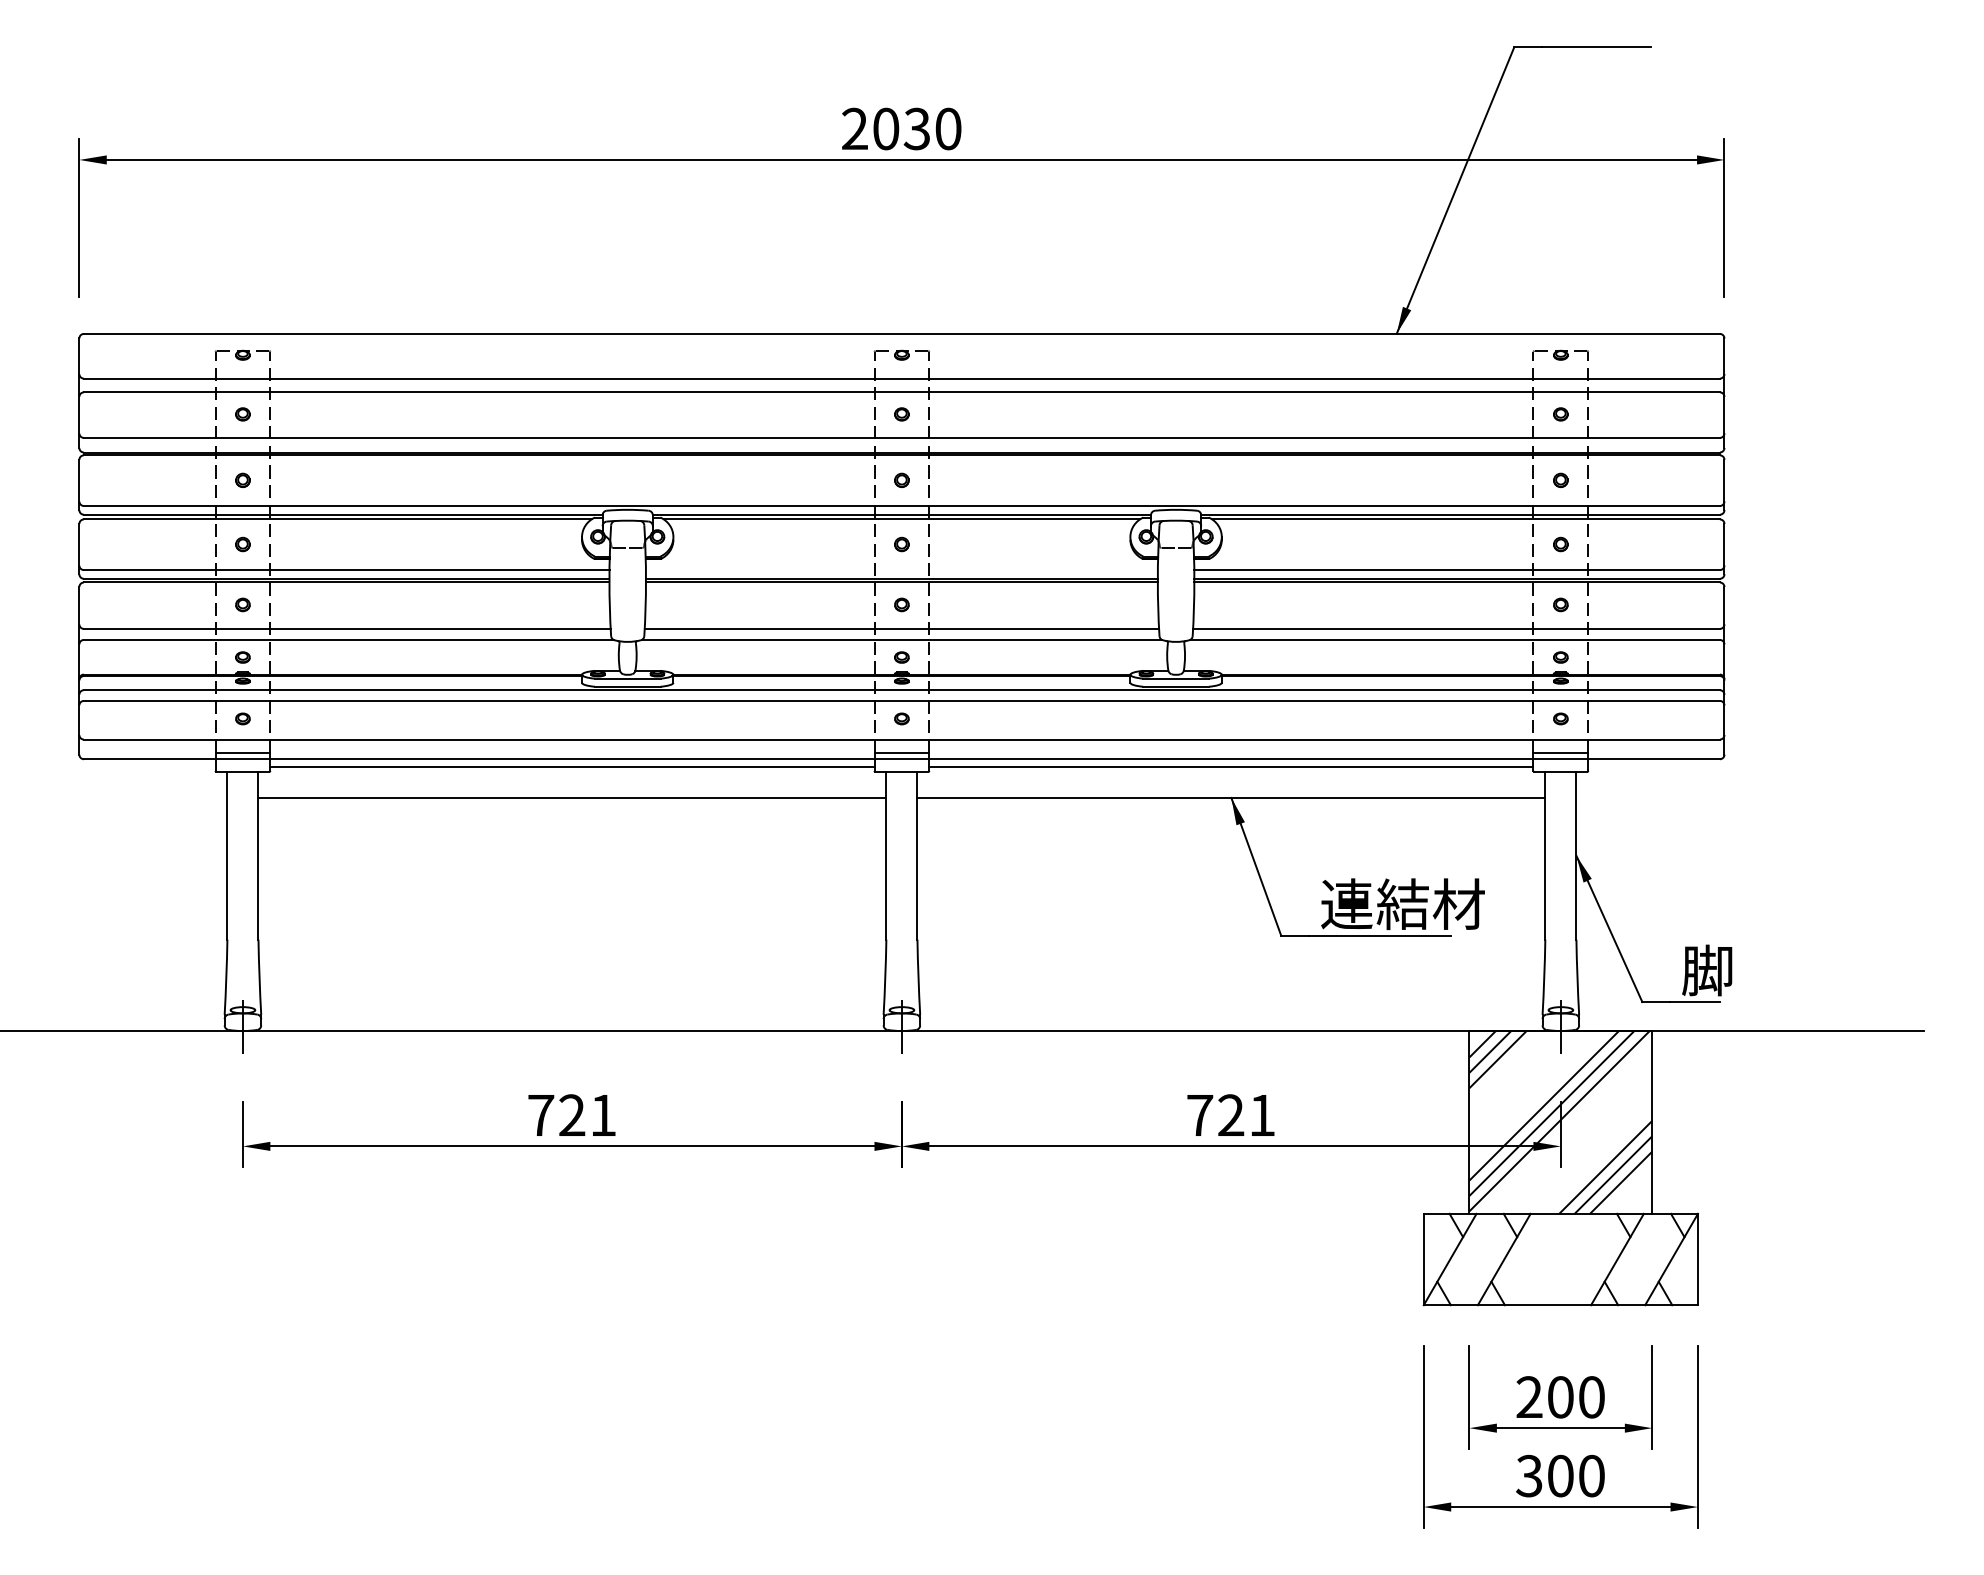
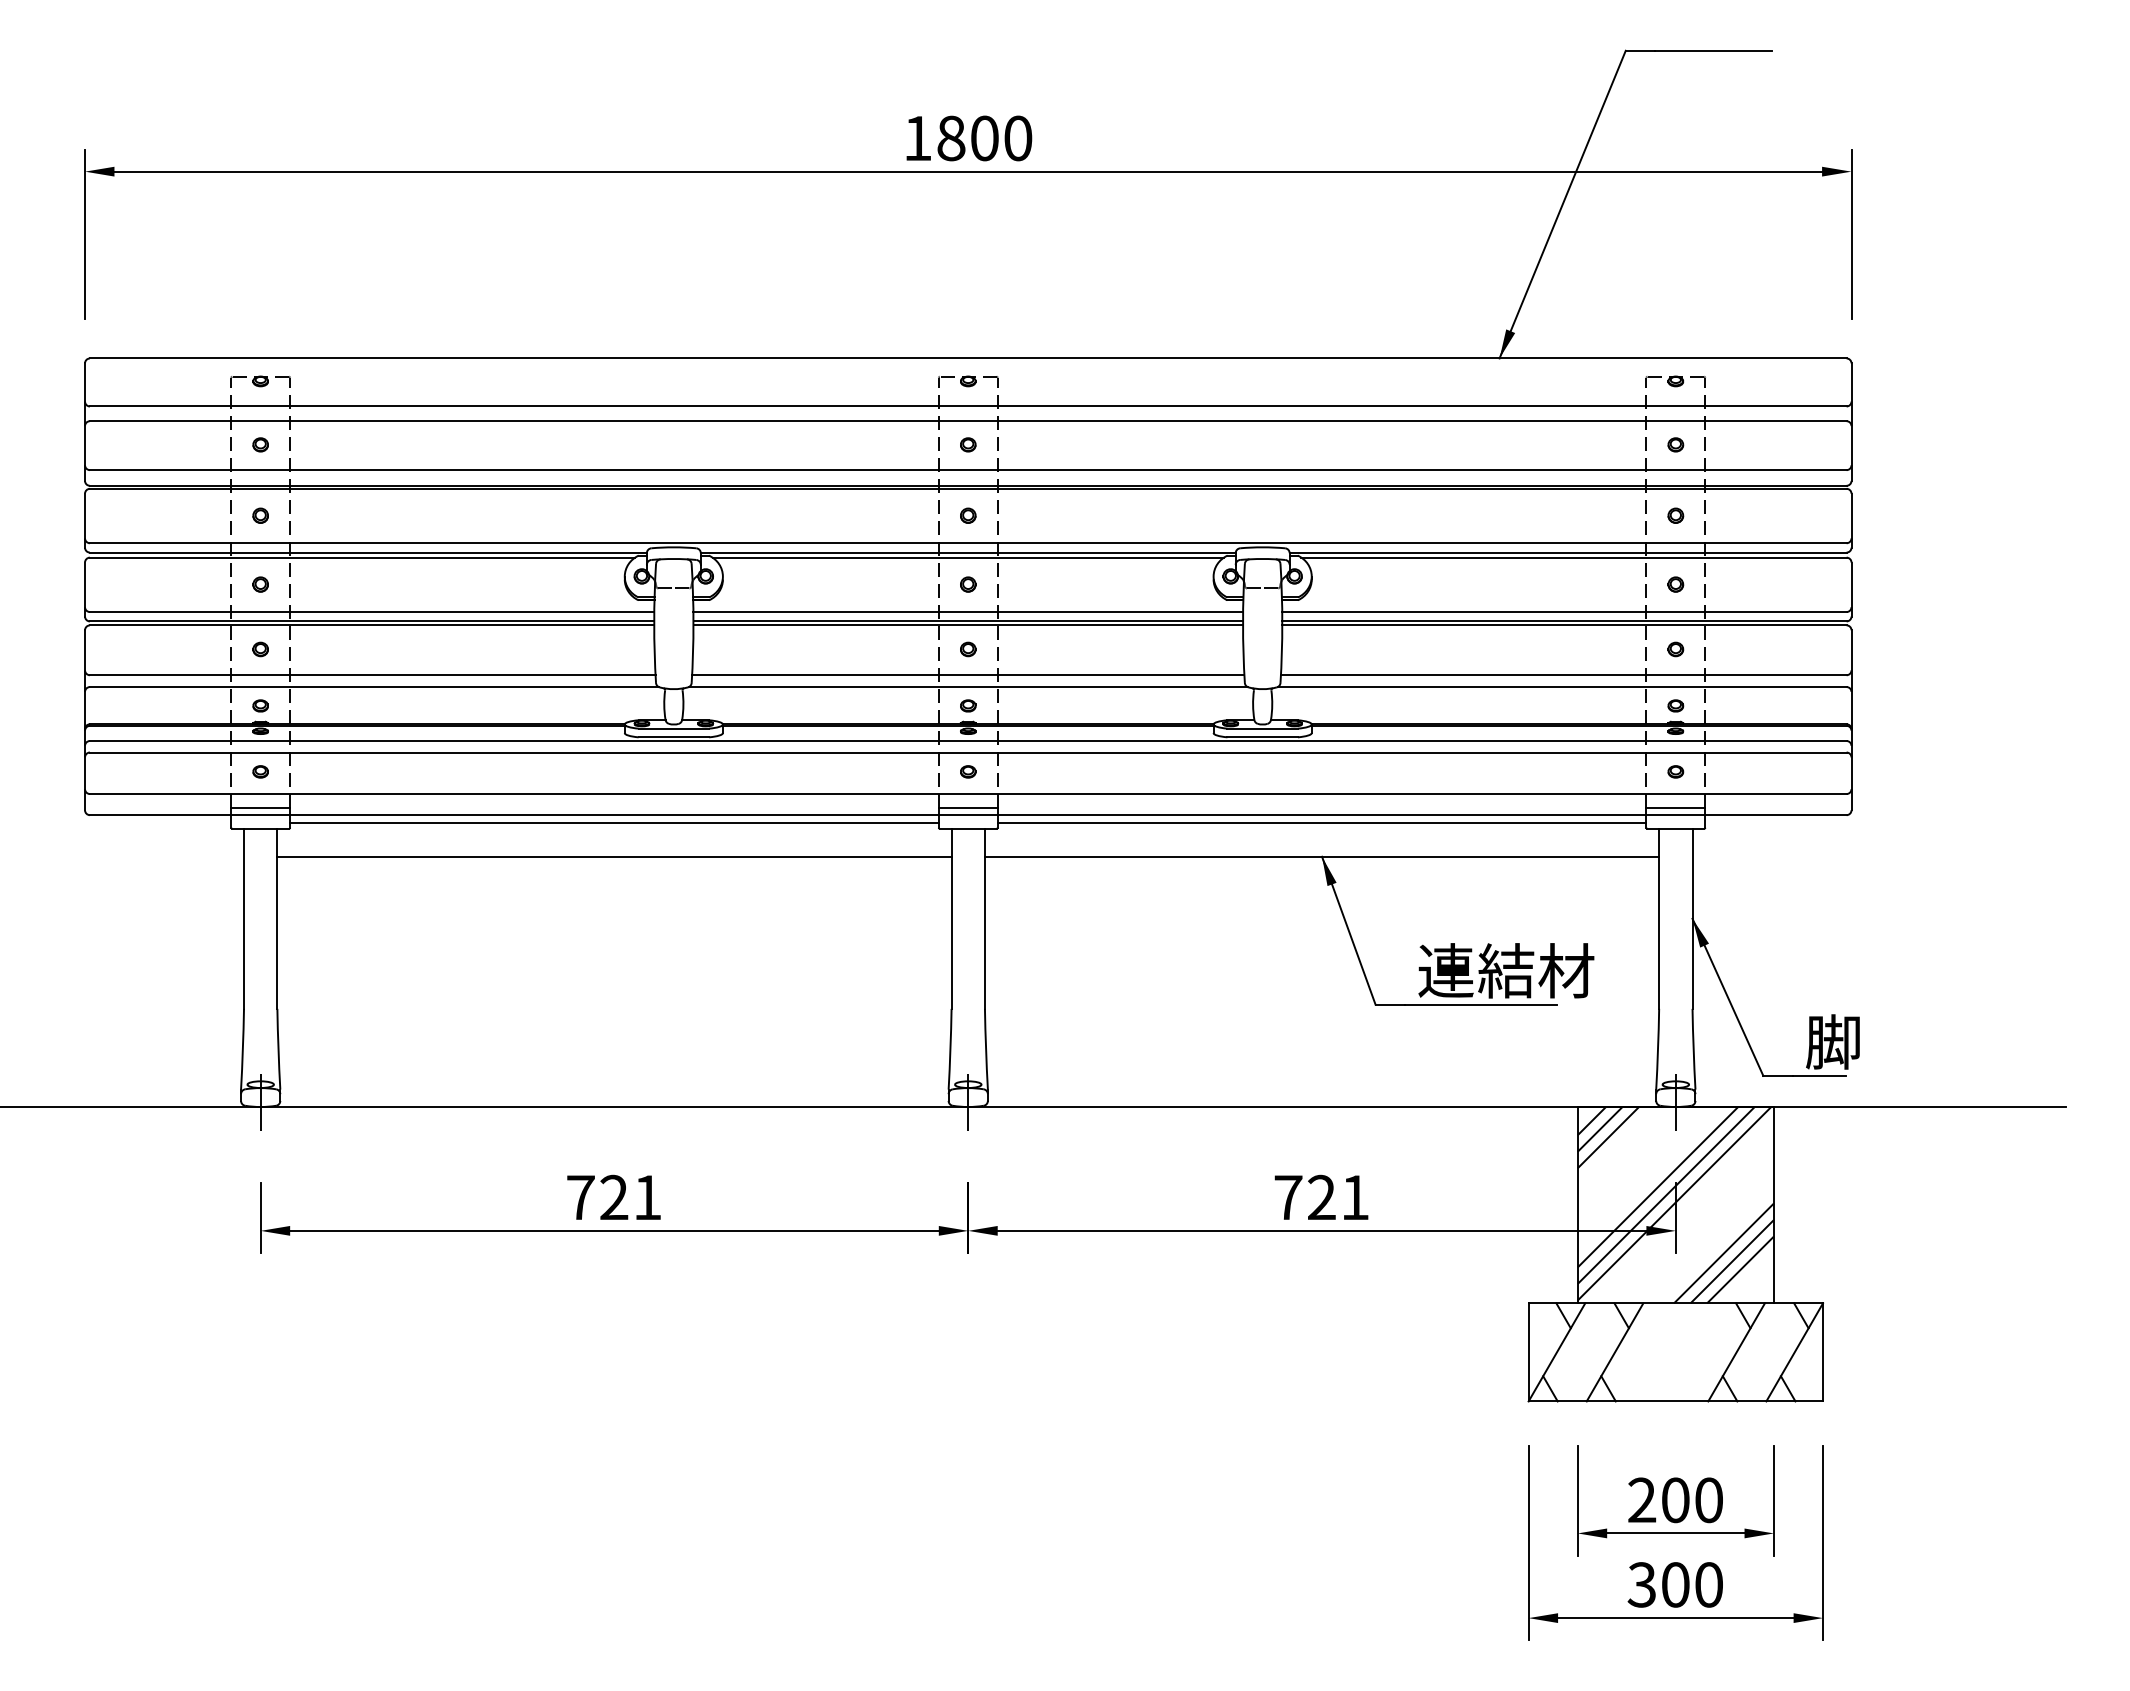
text: (886, 129) -> (951, 138), 2030 -> 1800
line: (902, 570) -> (968, 612), added

